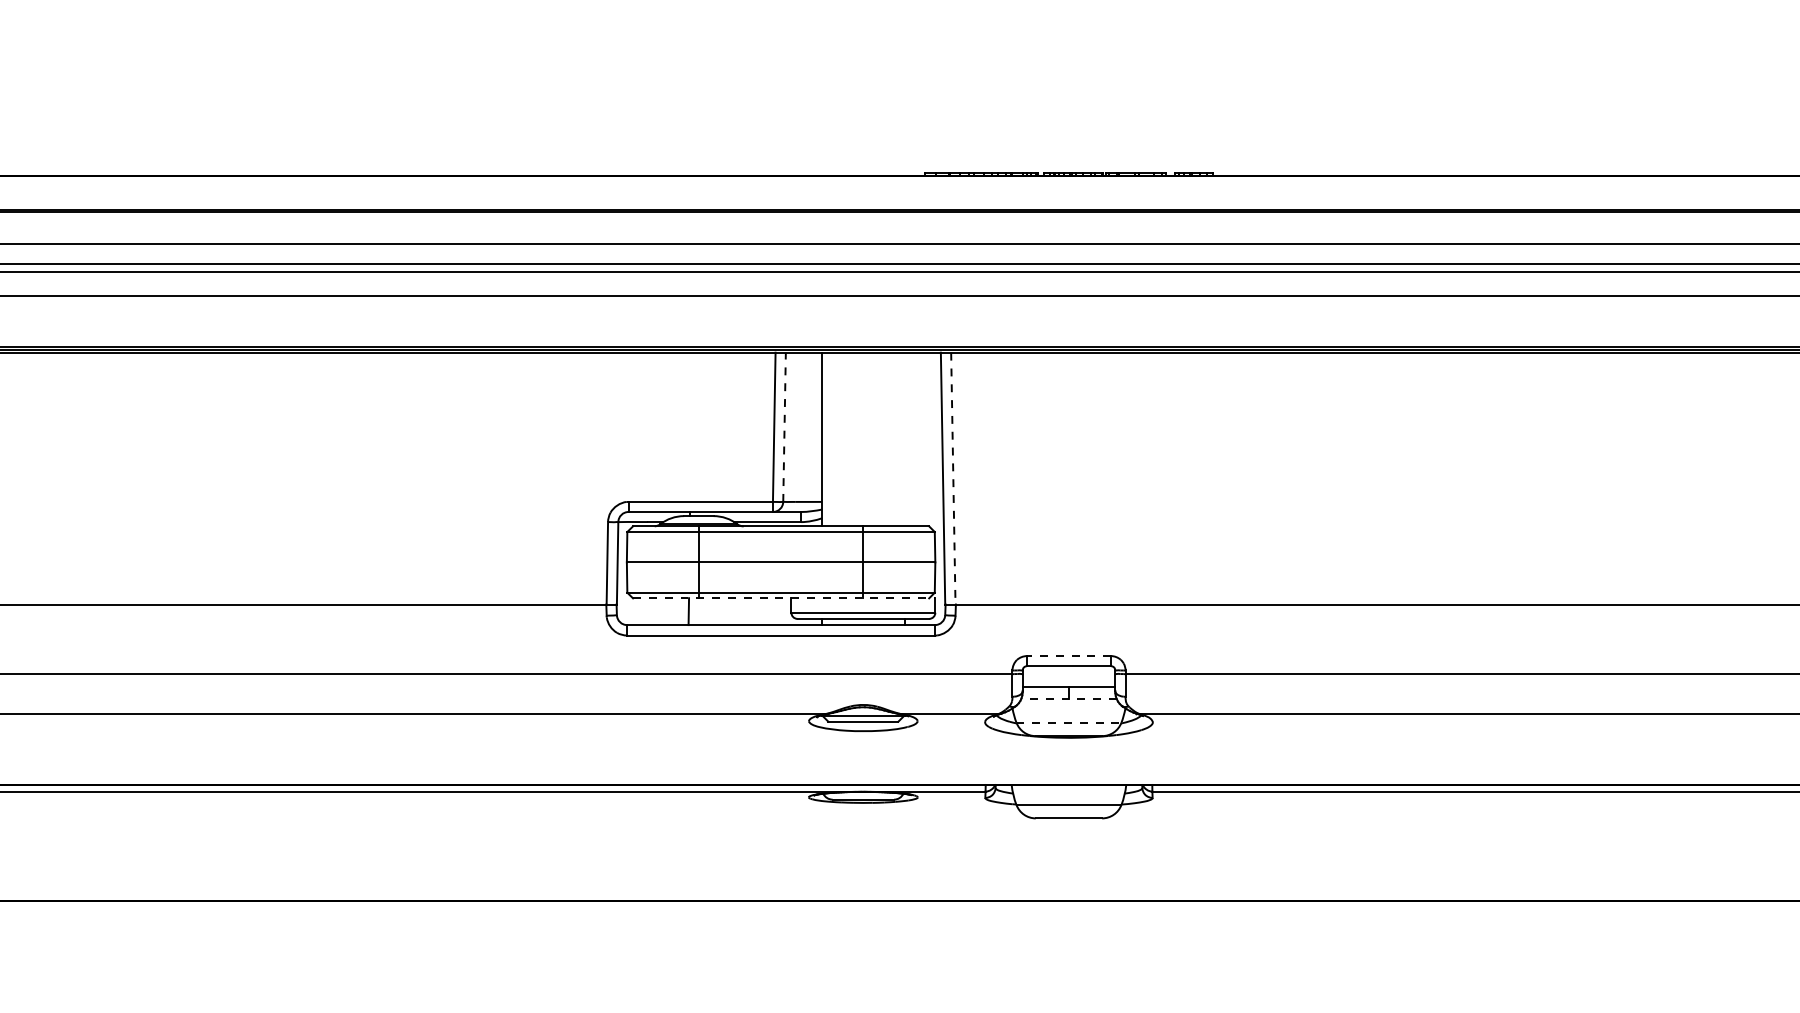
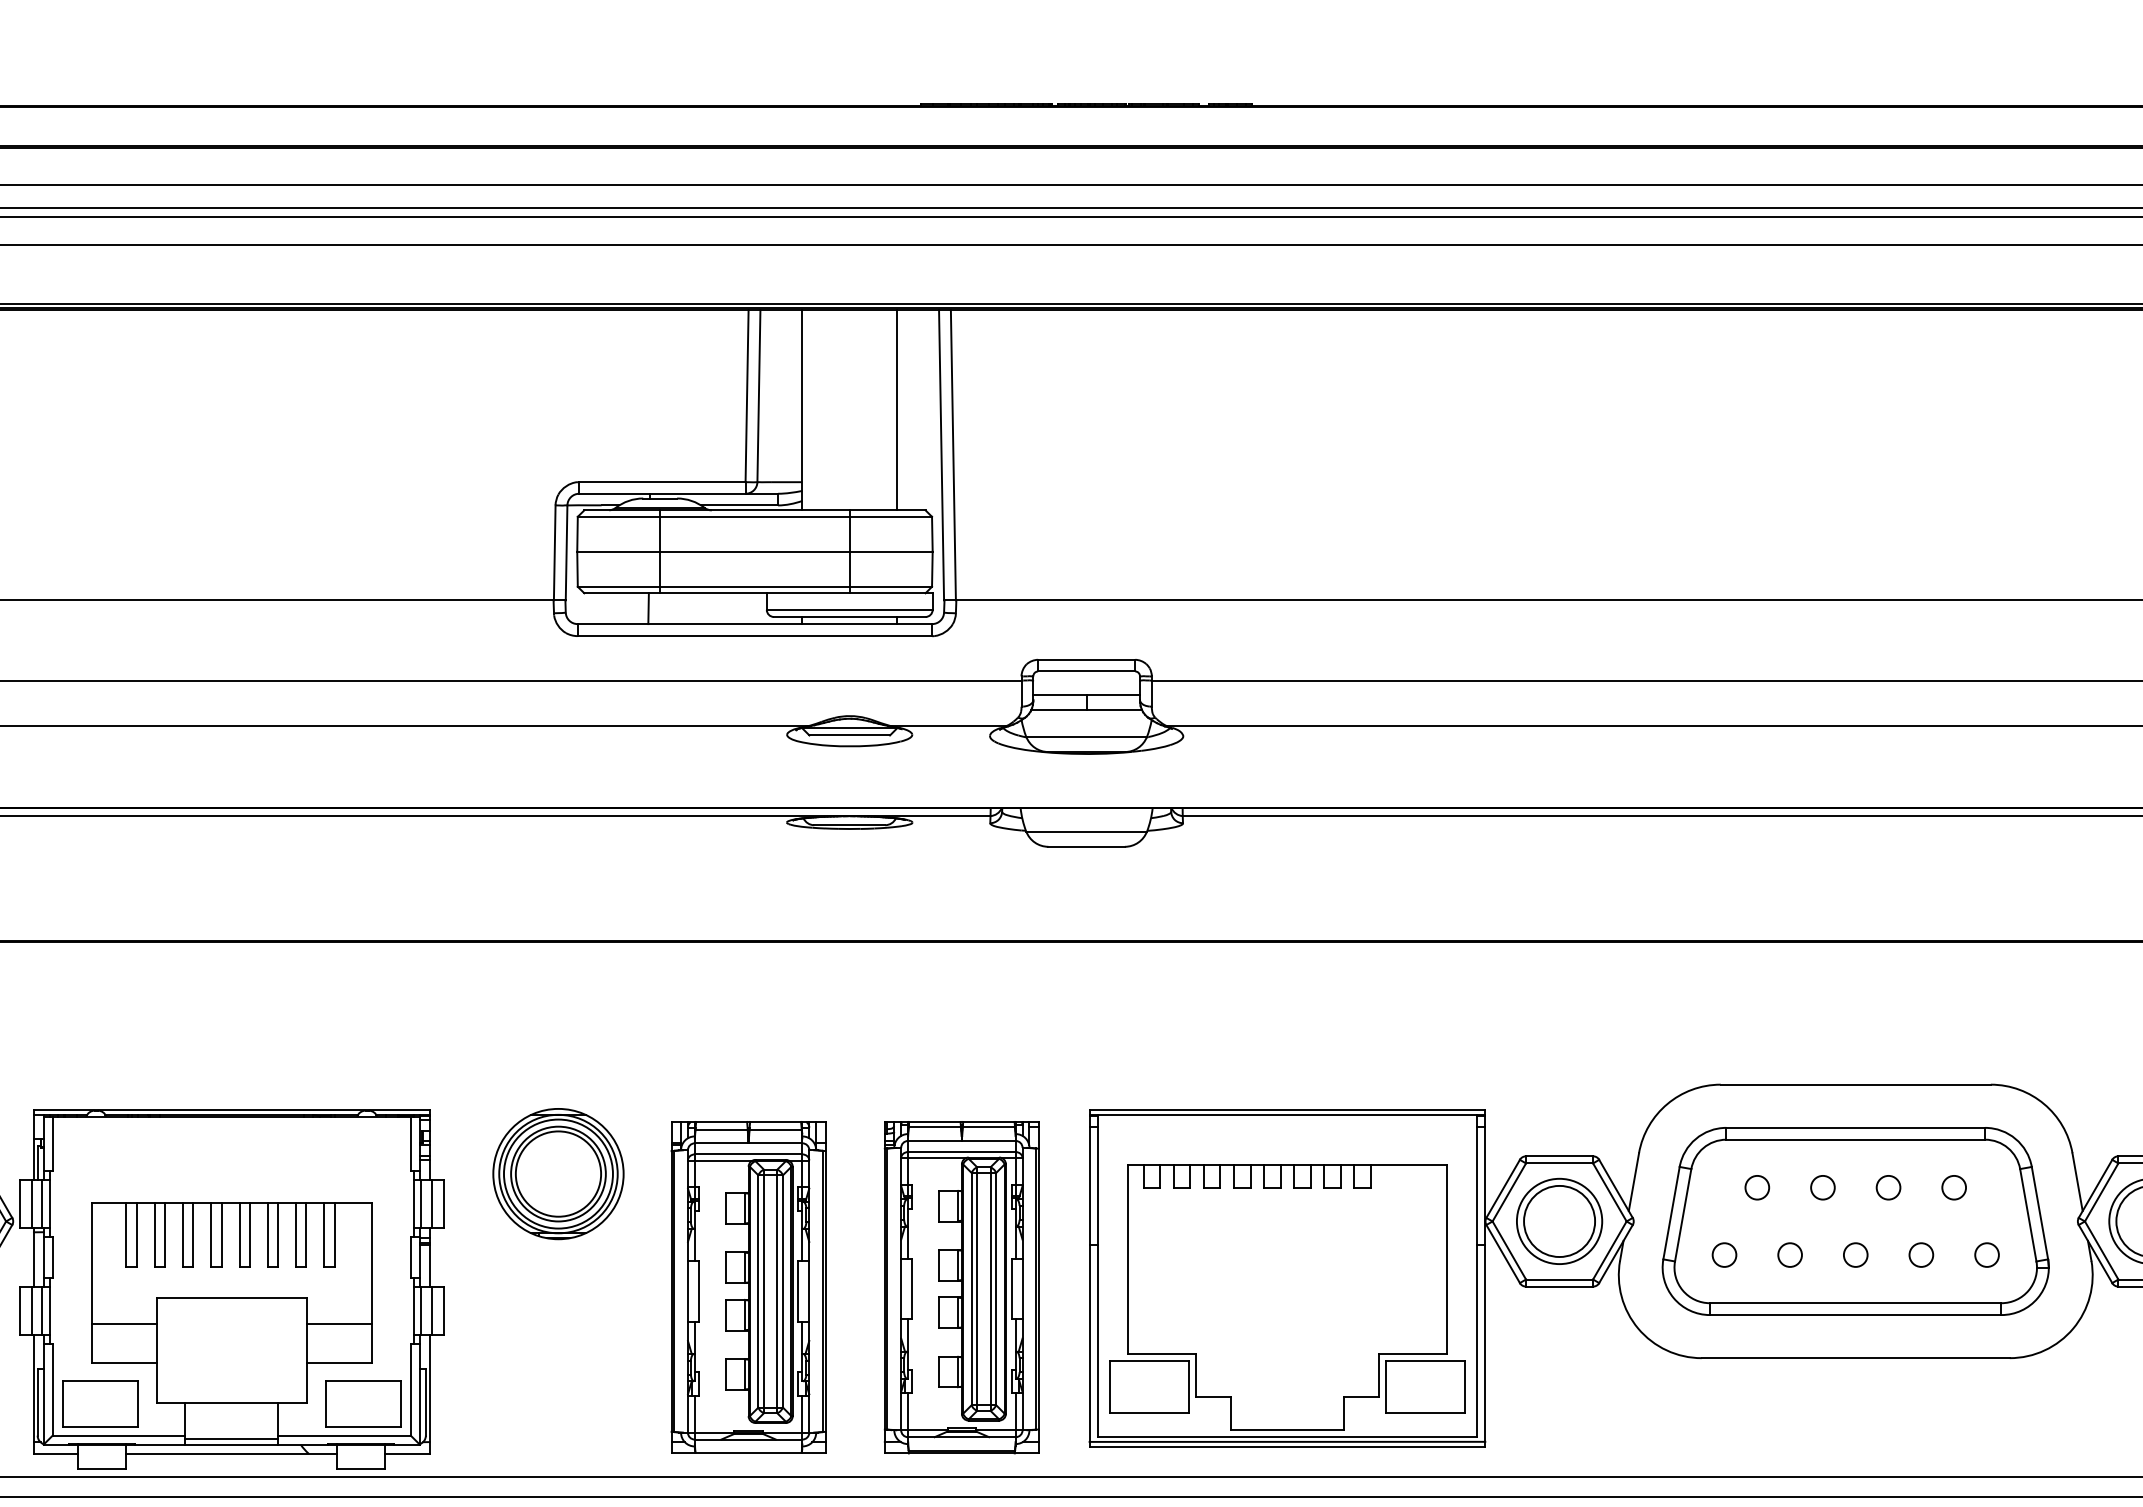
line: (784, 427) -> (758, 396), dashed -> solid
line: (904, 439) -> (897, 410), added
line: (953, 478) -> (953, 455), dashed -> solid
line: (785, 598) -> (759, 593), dashed -> solid
line: (1068, 655) -> (1086, 659), dashed -> solid
line: (1068, 699) -> (1086, 709), dashed -> solid
line: (1069, 722) -> (1087, 736), dashed -> solid

